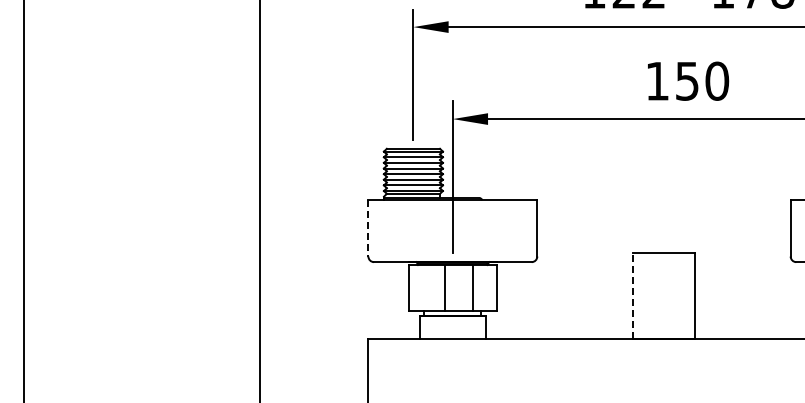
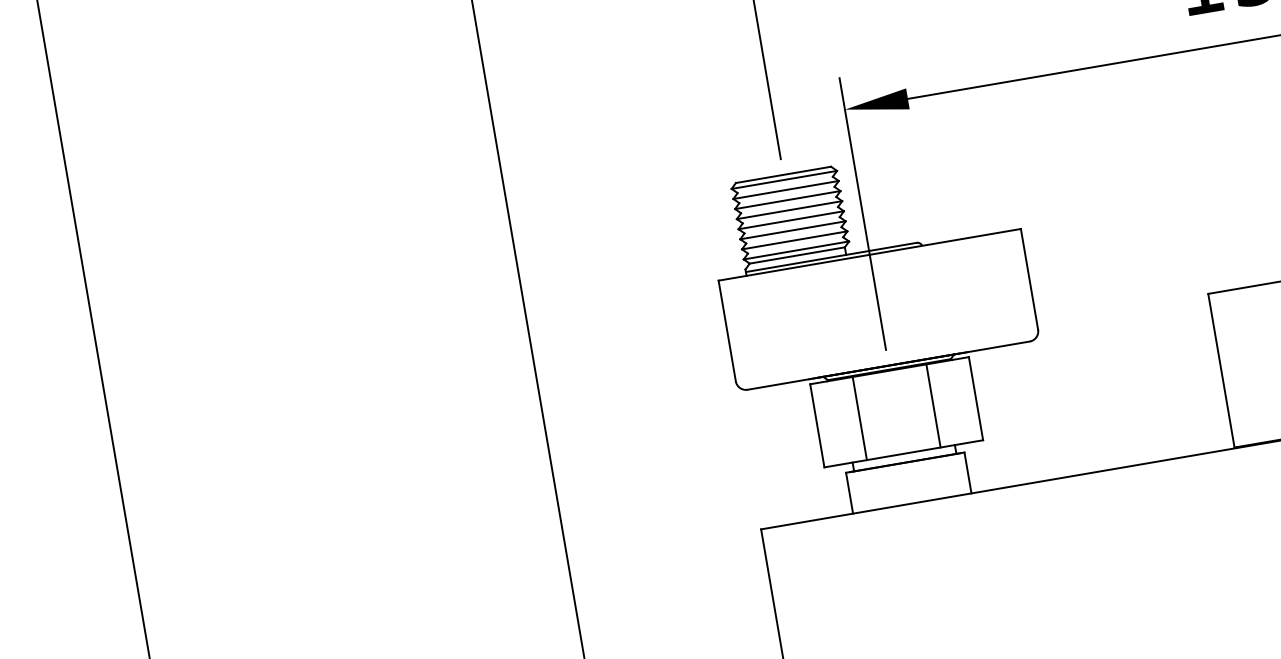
line: (368, 228) -> (727, 331), dashed -> solid
line: (445, 287) -> (860, 417), moved
line: (633, 295) -> (1222, 370), dashed -> solid

